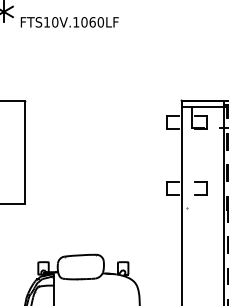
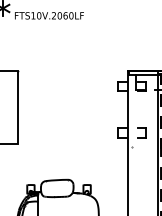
text: (75, 22) -> (53, 15), FTS10V.1060LF -> FTS10V.2060LF

